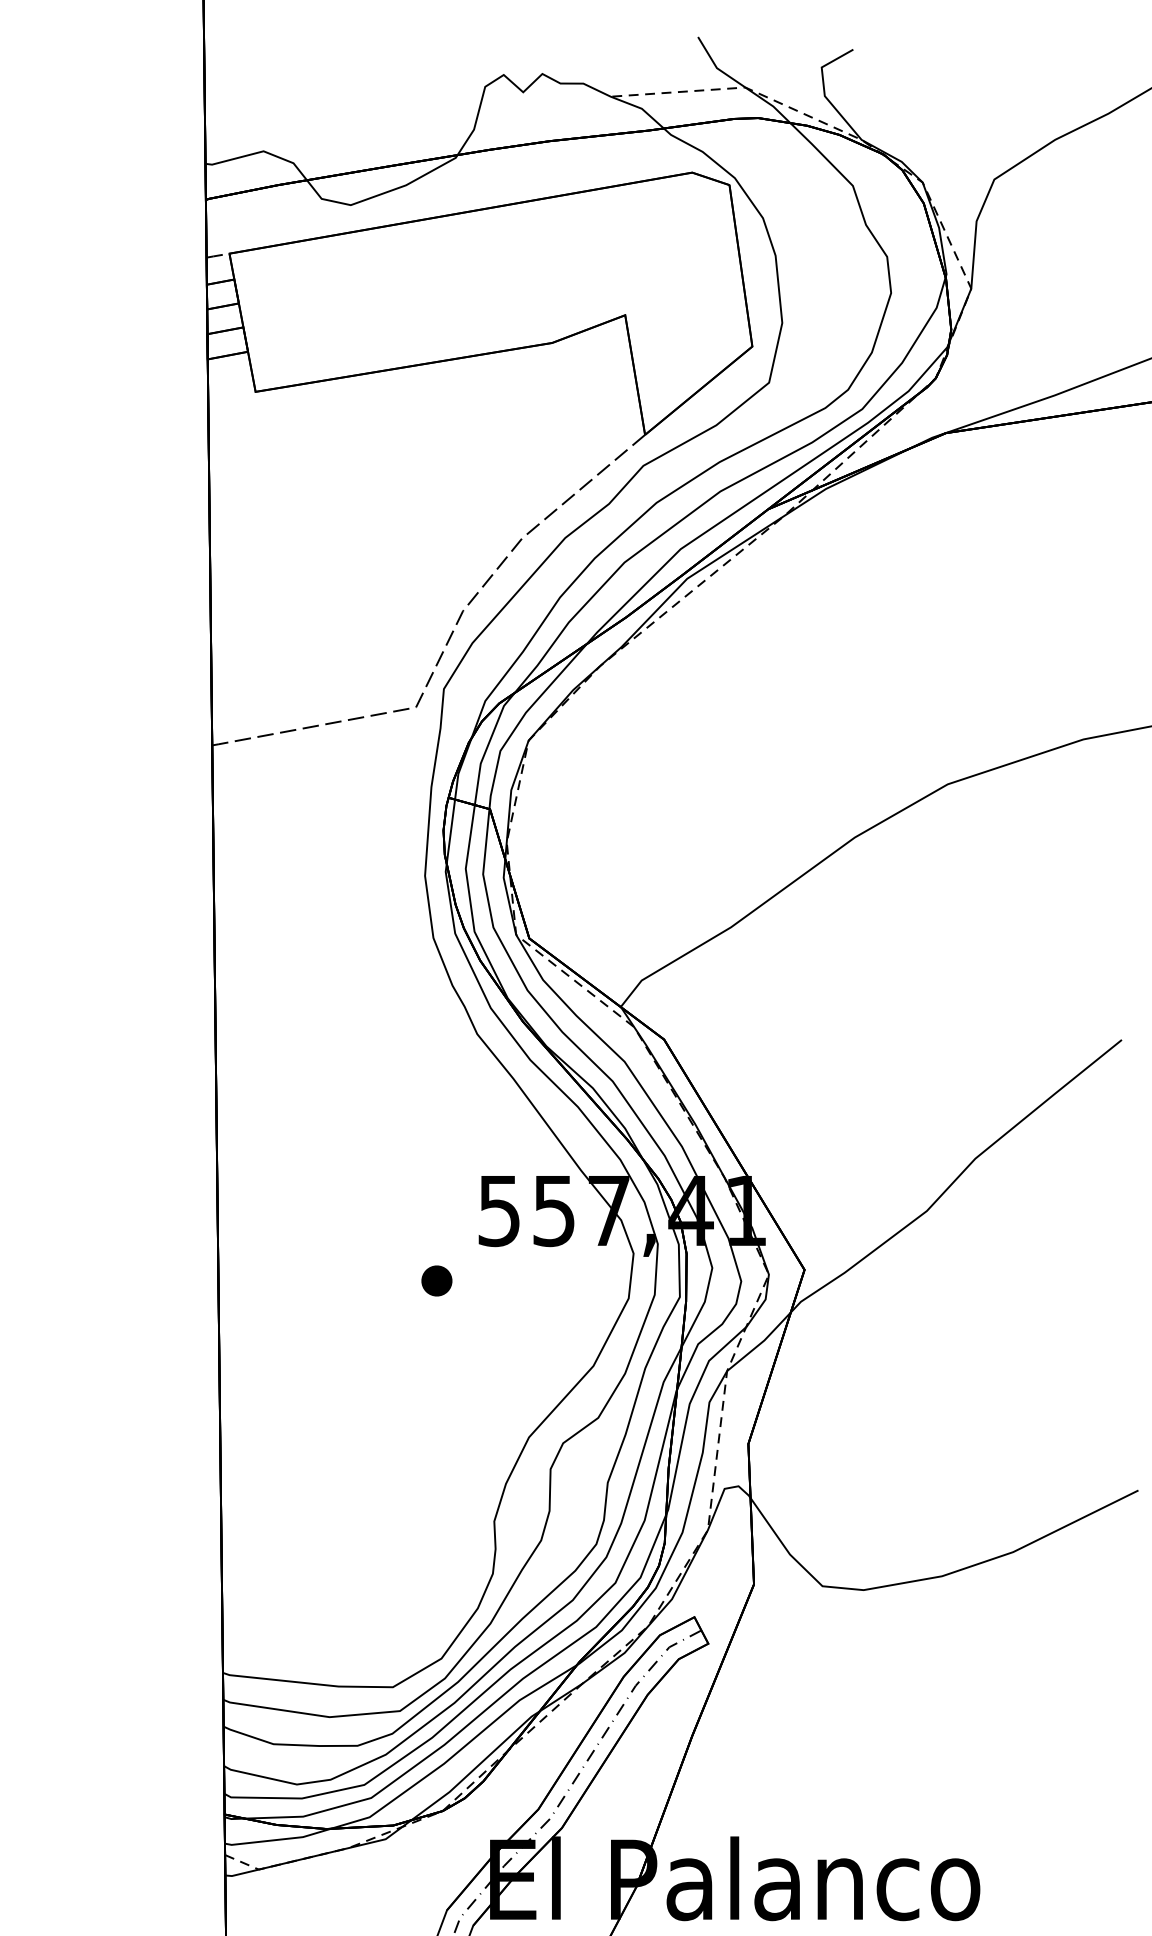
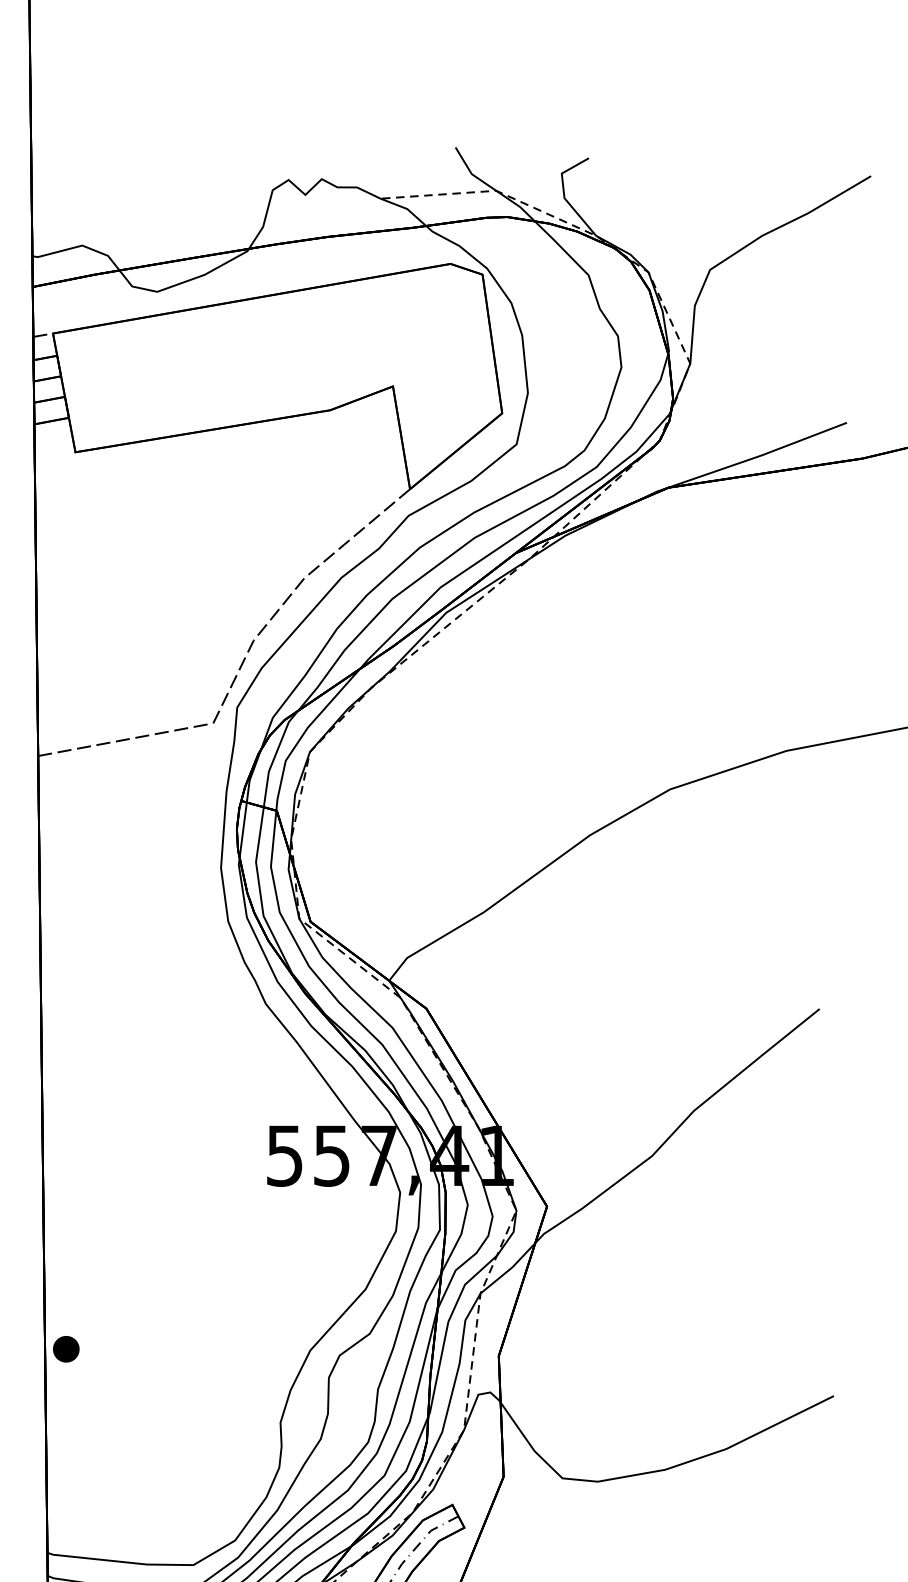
part: (436, 1280) -> (65, 1348), moved

